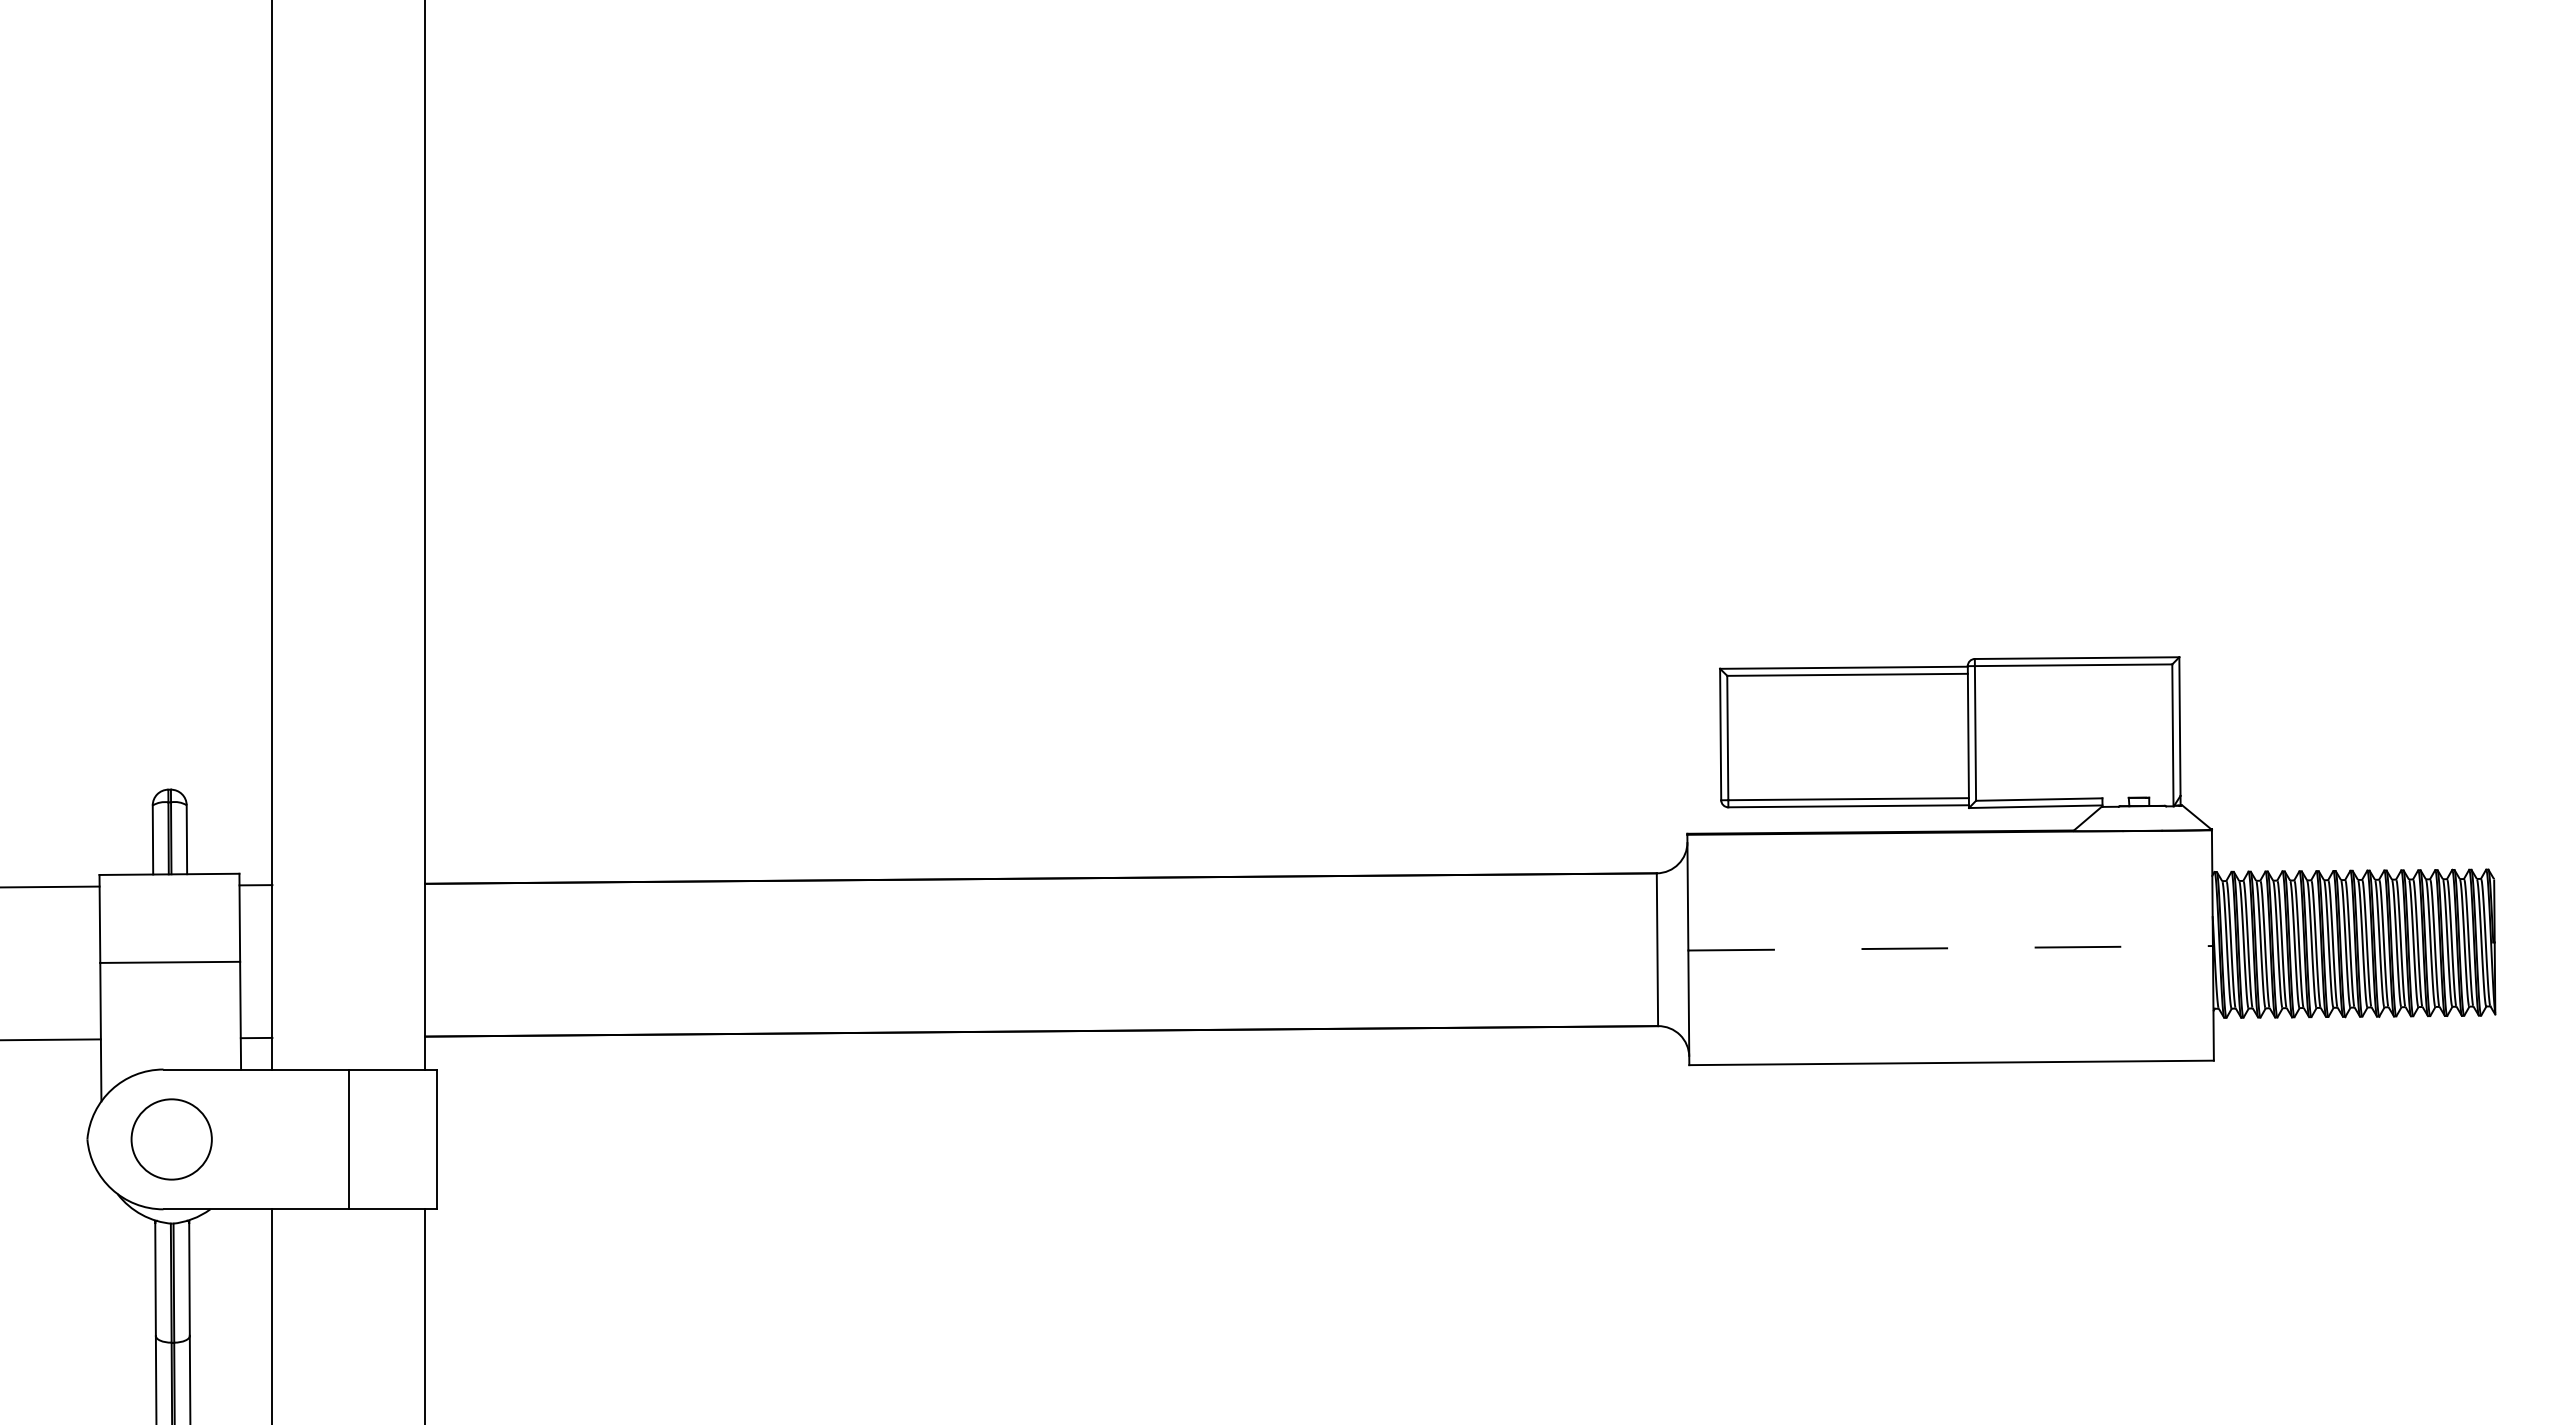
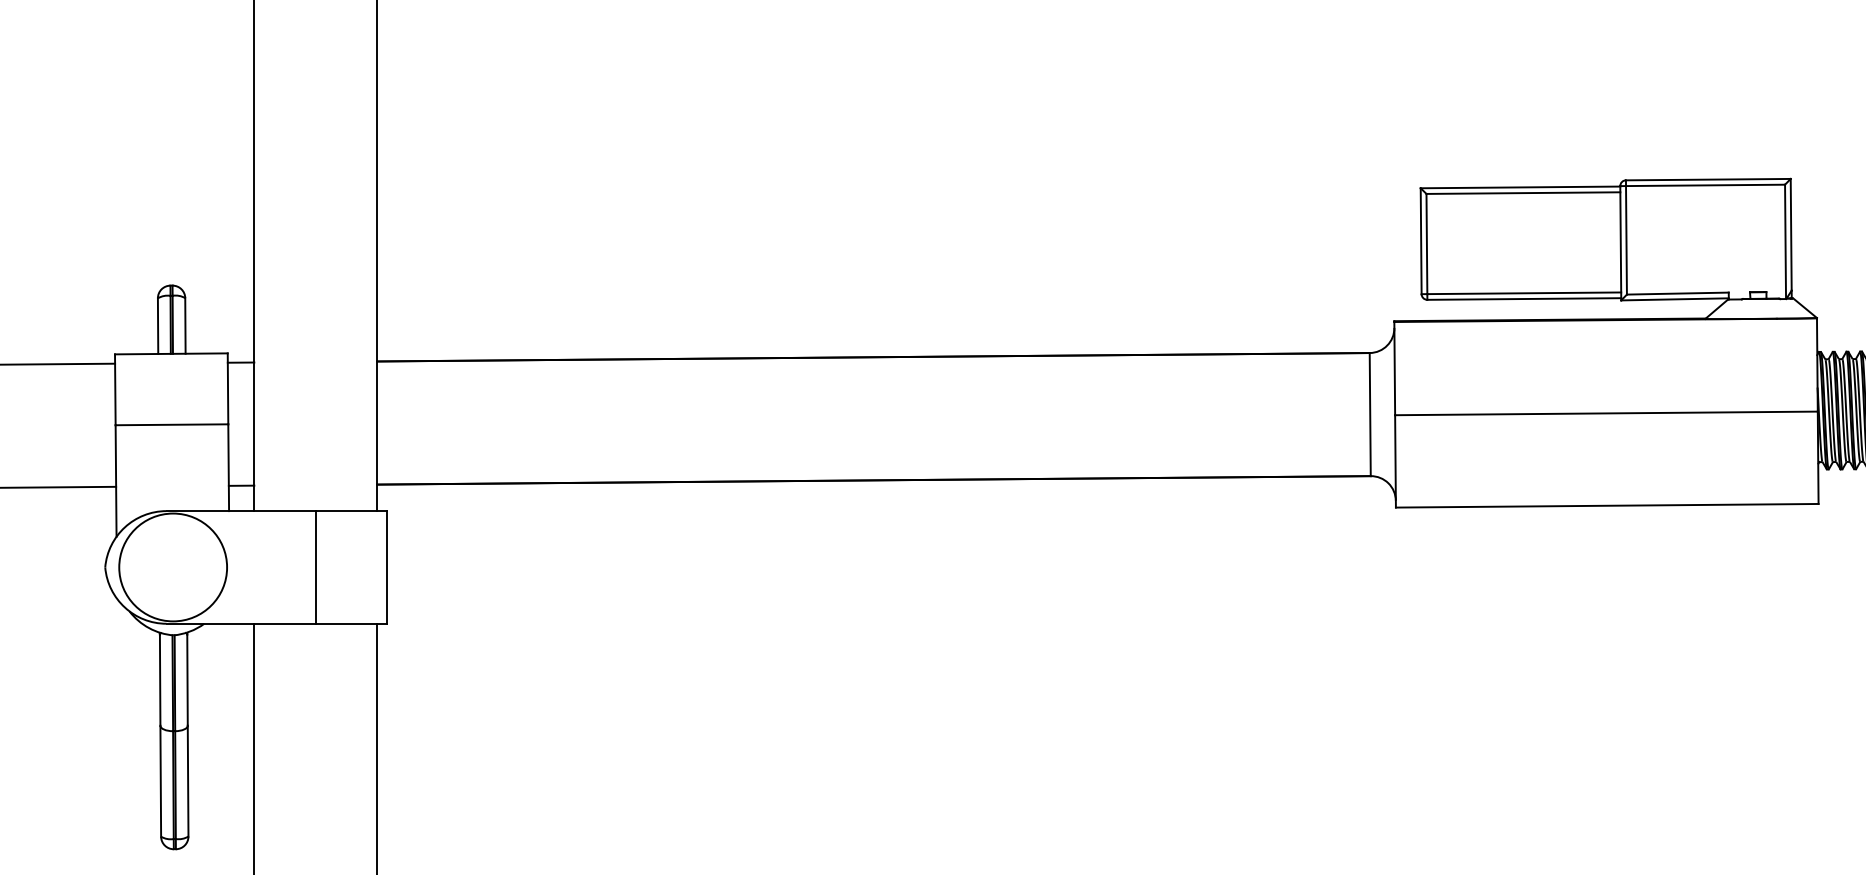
line: (1951, 948) -> (1607, 413), dashed -> solid
circle: (171, 1139) -> (173, 567), size x1.67

